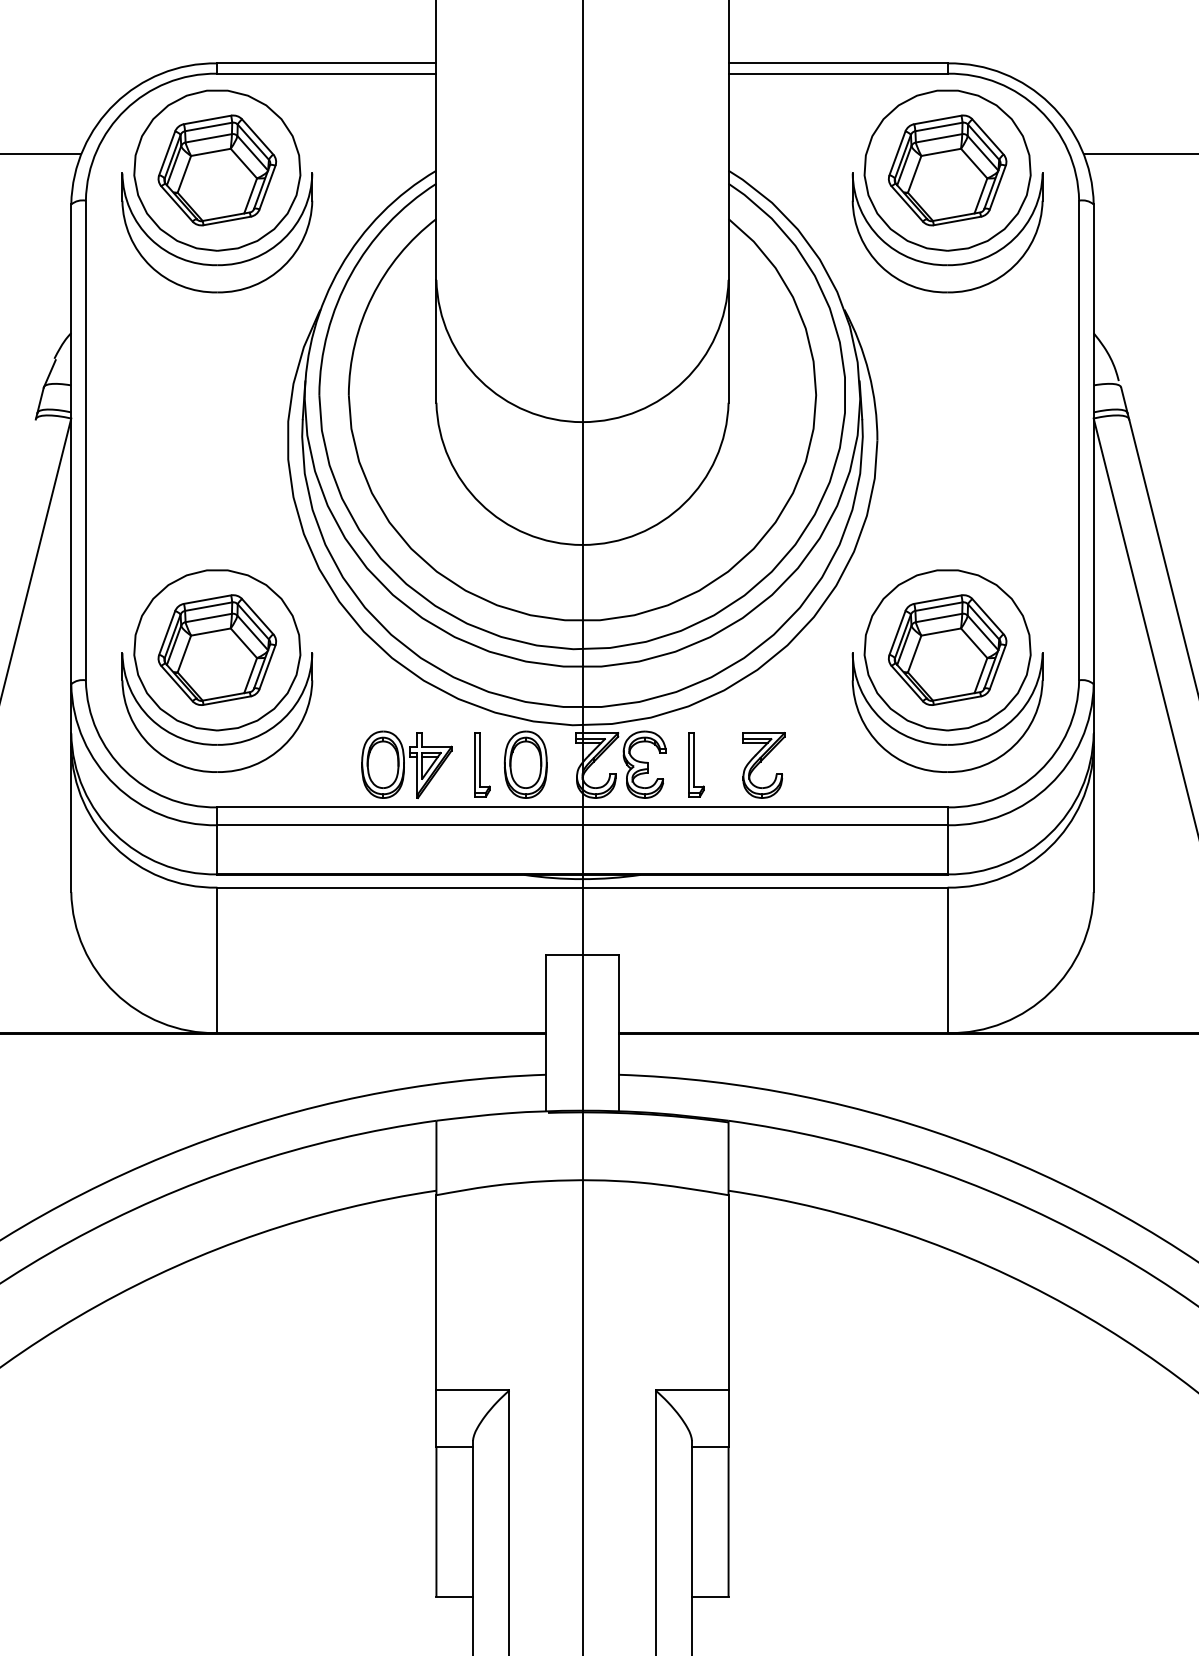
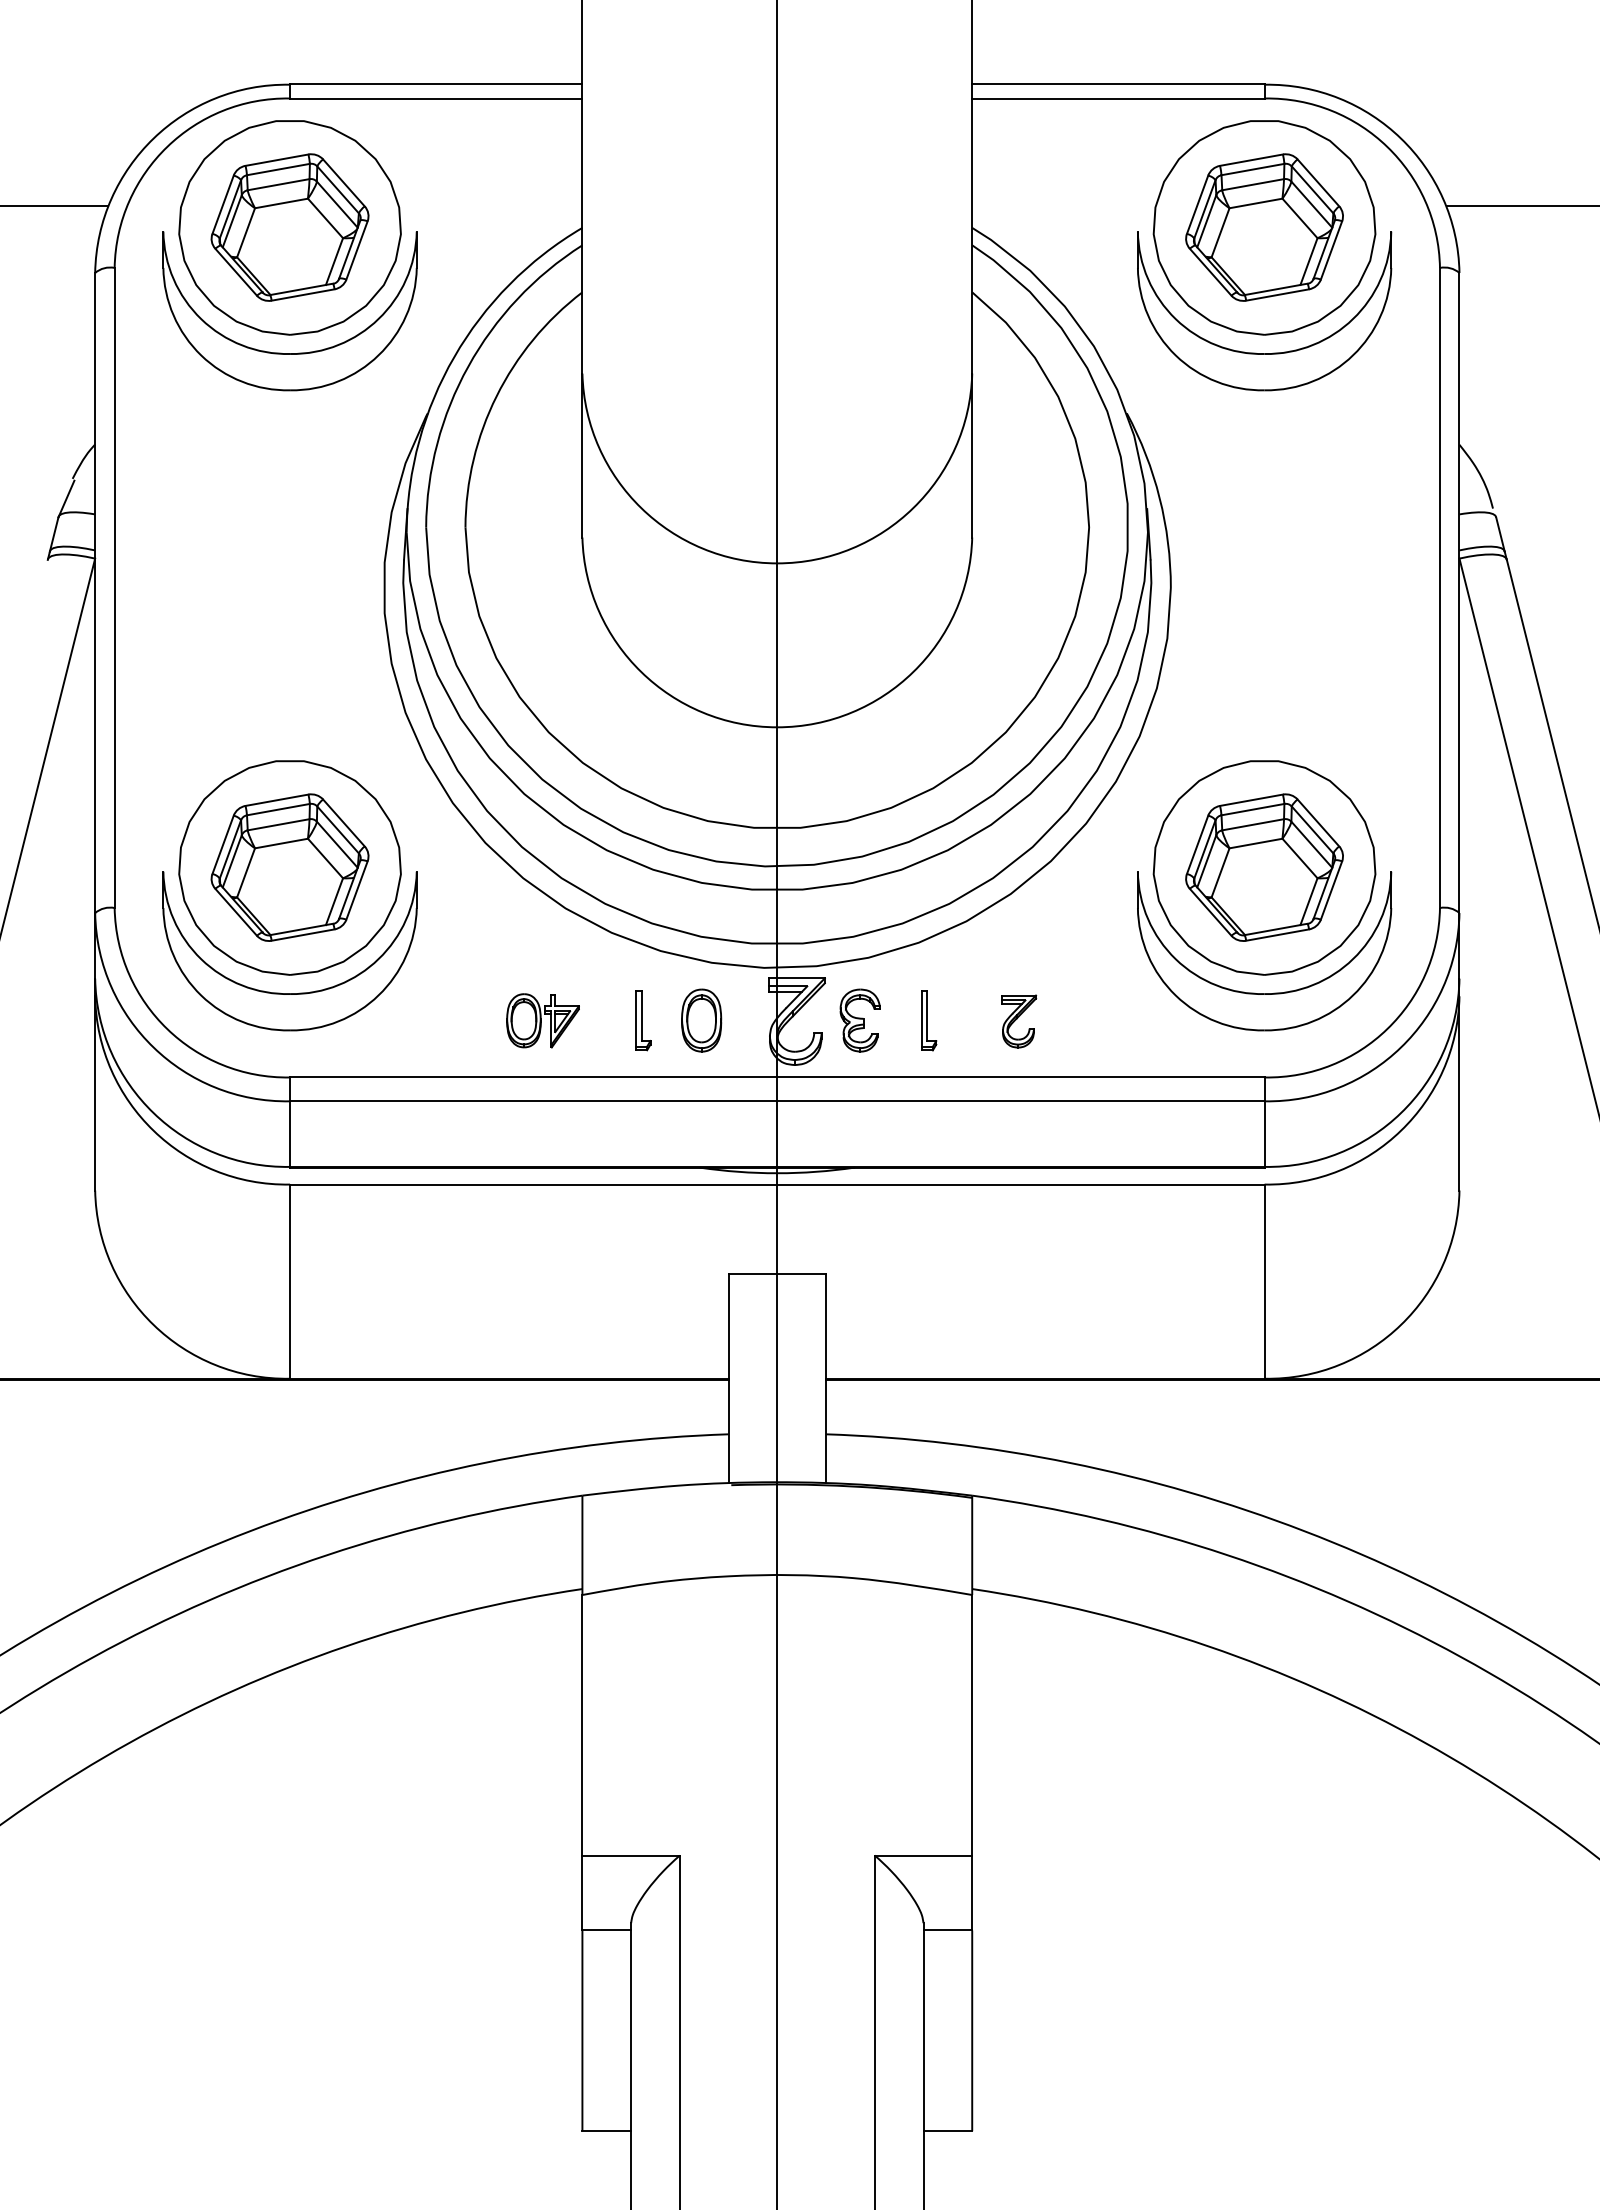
part: (406, 764) -> (542, 1020), size x0.6
part: (482, 764) -> (643, 1020), size x0.7
part: (525, 764) -> (701, 1020), size x0.7
part: (644, 764) -> (859, 1020), size x0.7
part: (696, 764) -> (929, 1020), size x0.7
part: (763, 765) -> (1019, 1021), size x0.6

